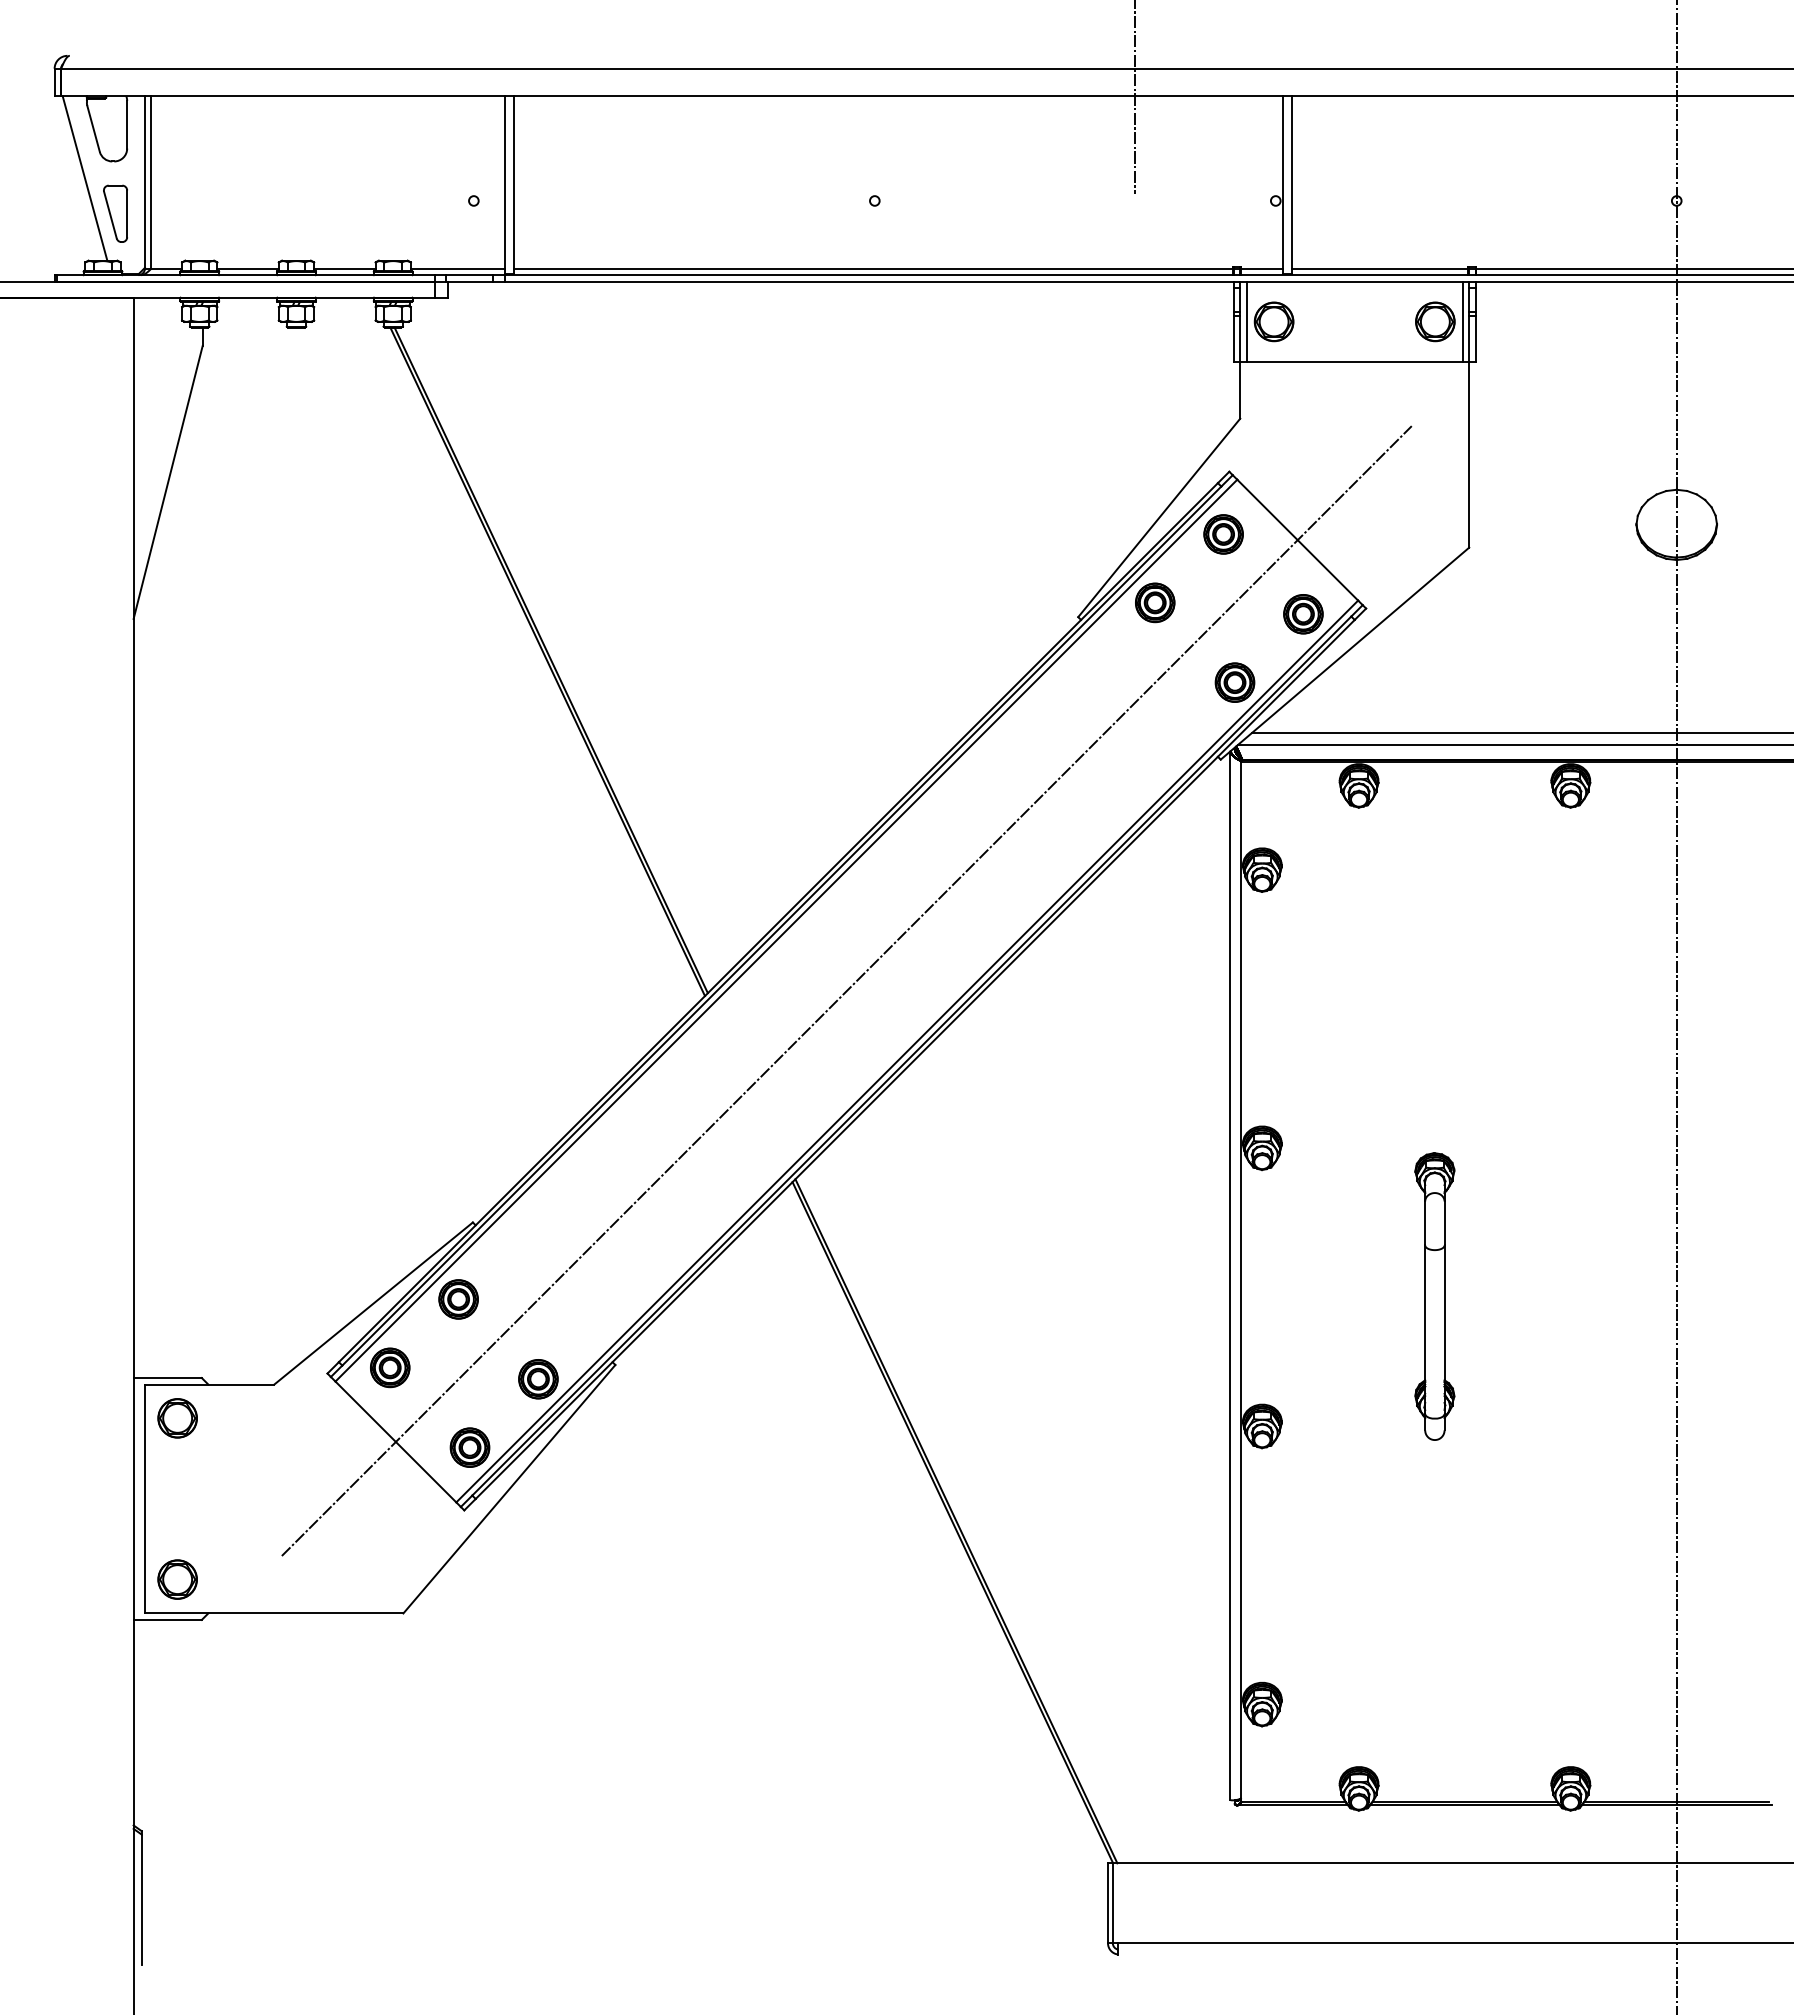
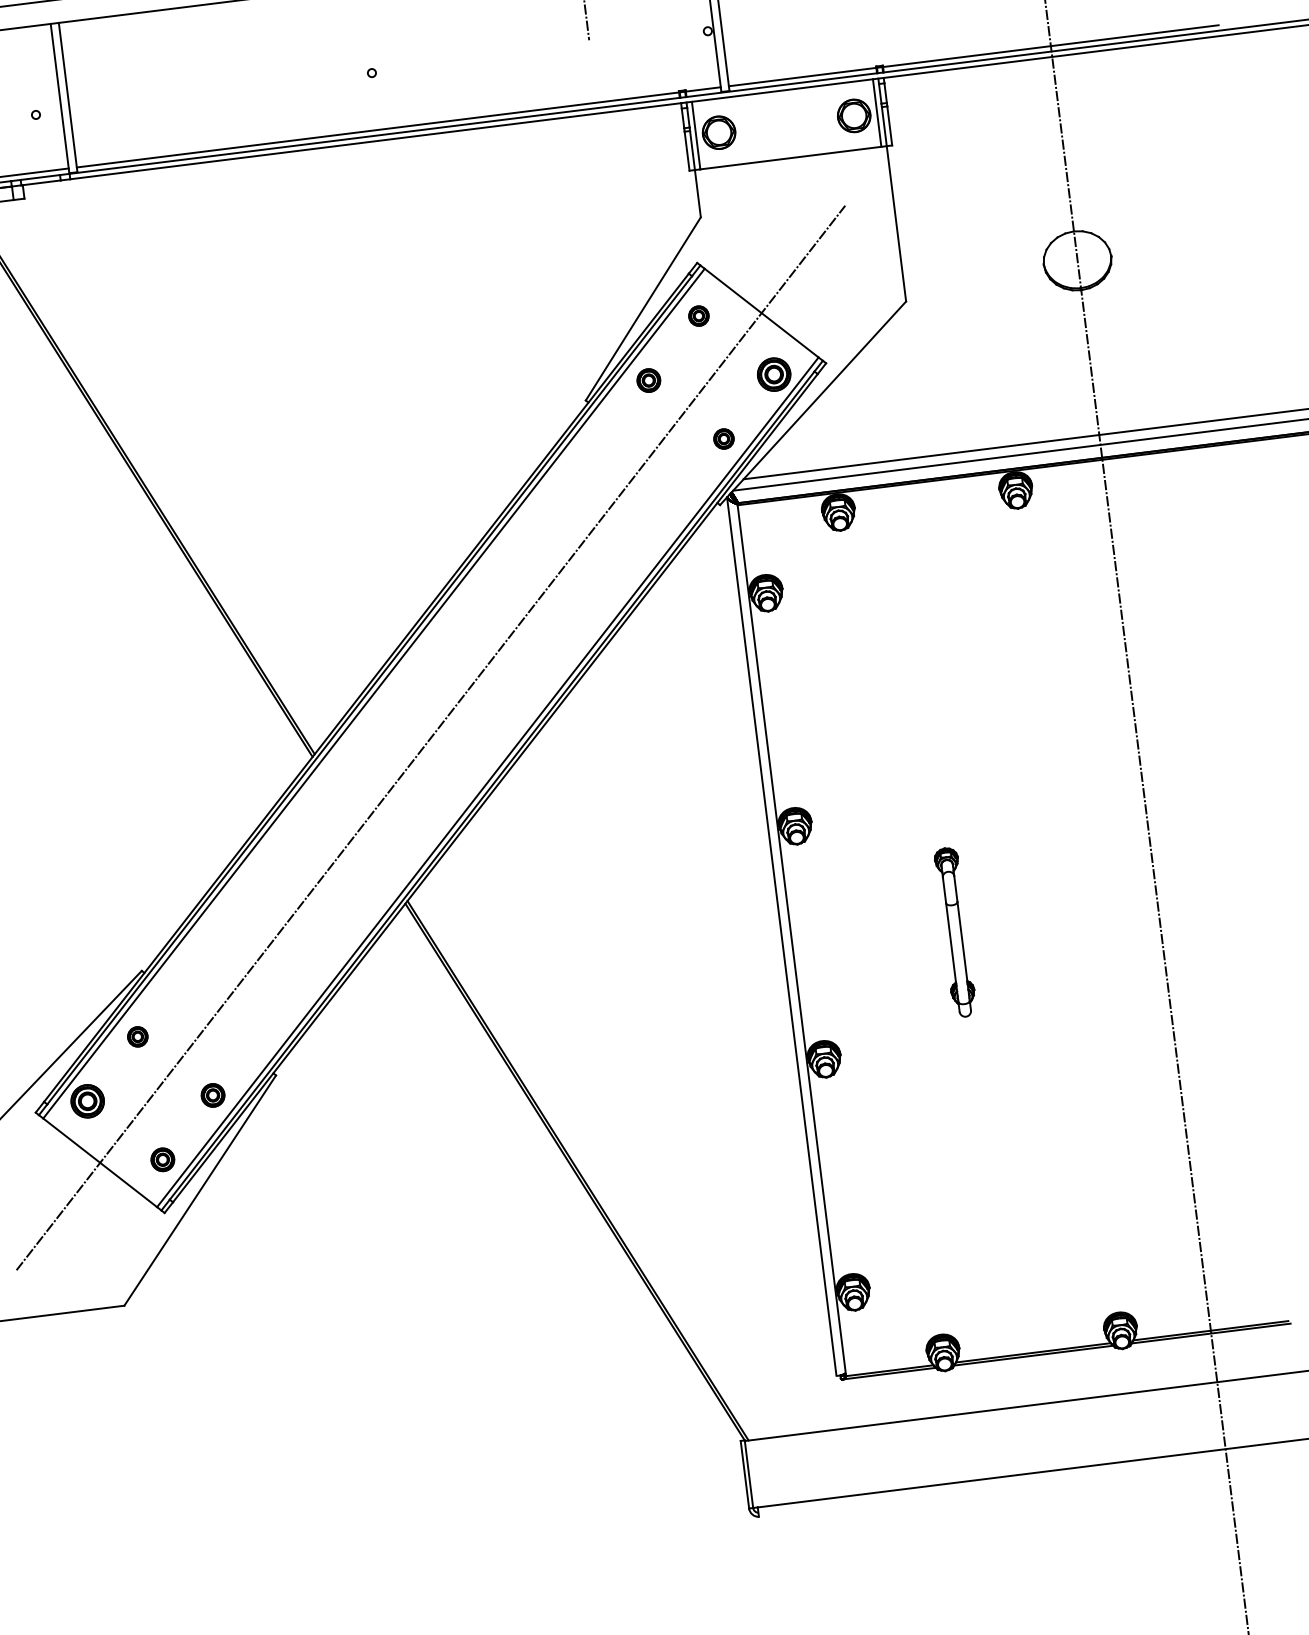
part: (1223, 534) -> (698, 316), size x0.6
part: (1155, 602) -> (649, 380), size x0.7
part: (1234, 682) -> (723, 439), size x0.6
part: (1434, 1296) -> (955, 932), size x0.7
part: (458, 1299) -> (137, 1036), size x0.6
part: (538, 1379) -> (213, 1095), size x0.7
part: (469, 1447) -> (162, 1159), size x0.7

